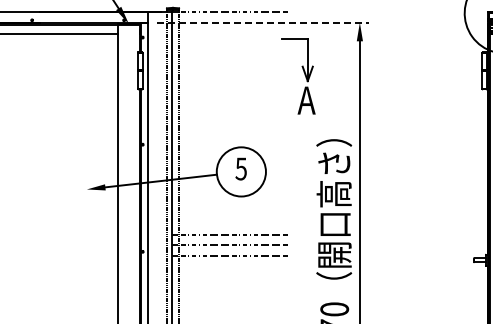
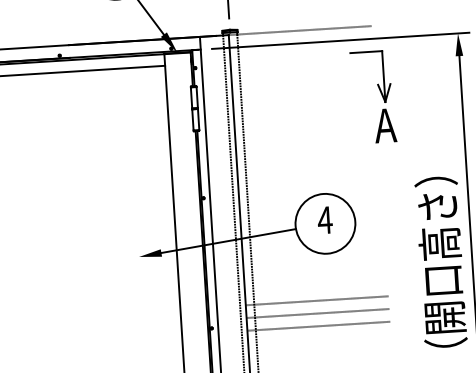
line: (263, 22) -> (340, 40), dashed -> solid
part: (304, 75) -> (380, 95), moved
text: (241, 168) -> (325, 219), 5 -> 4

